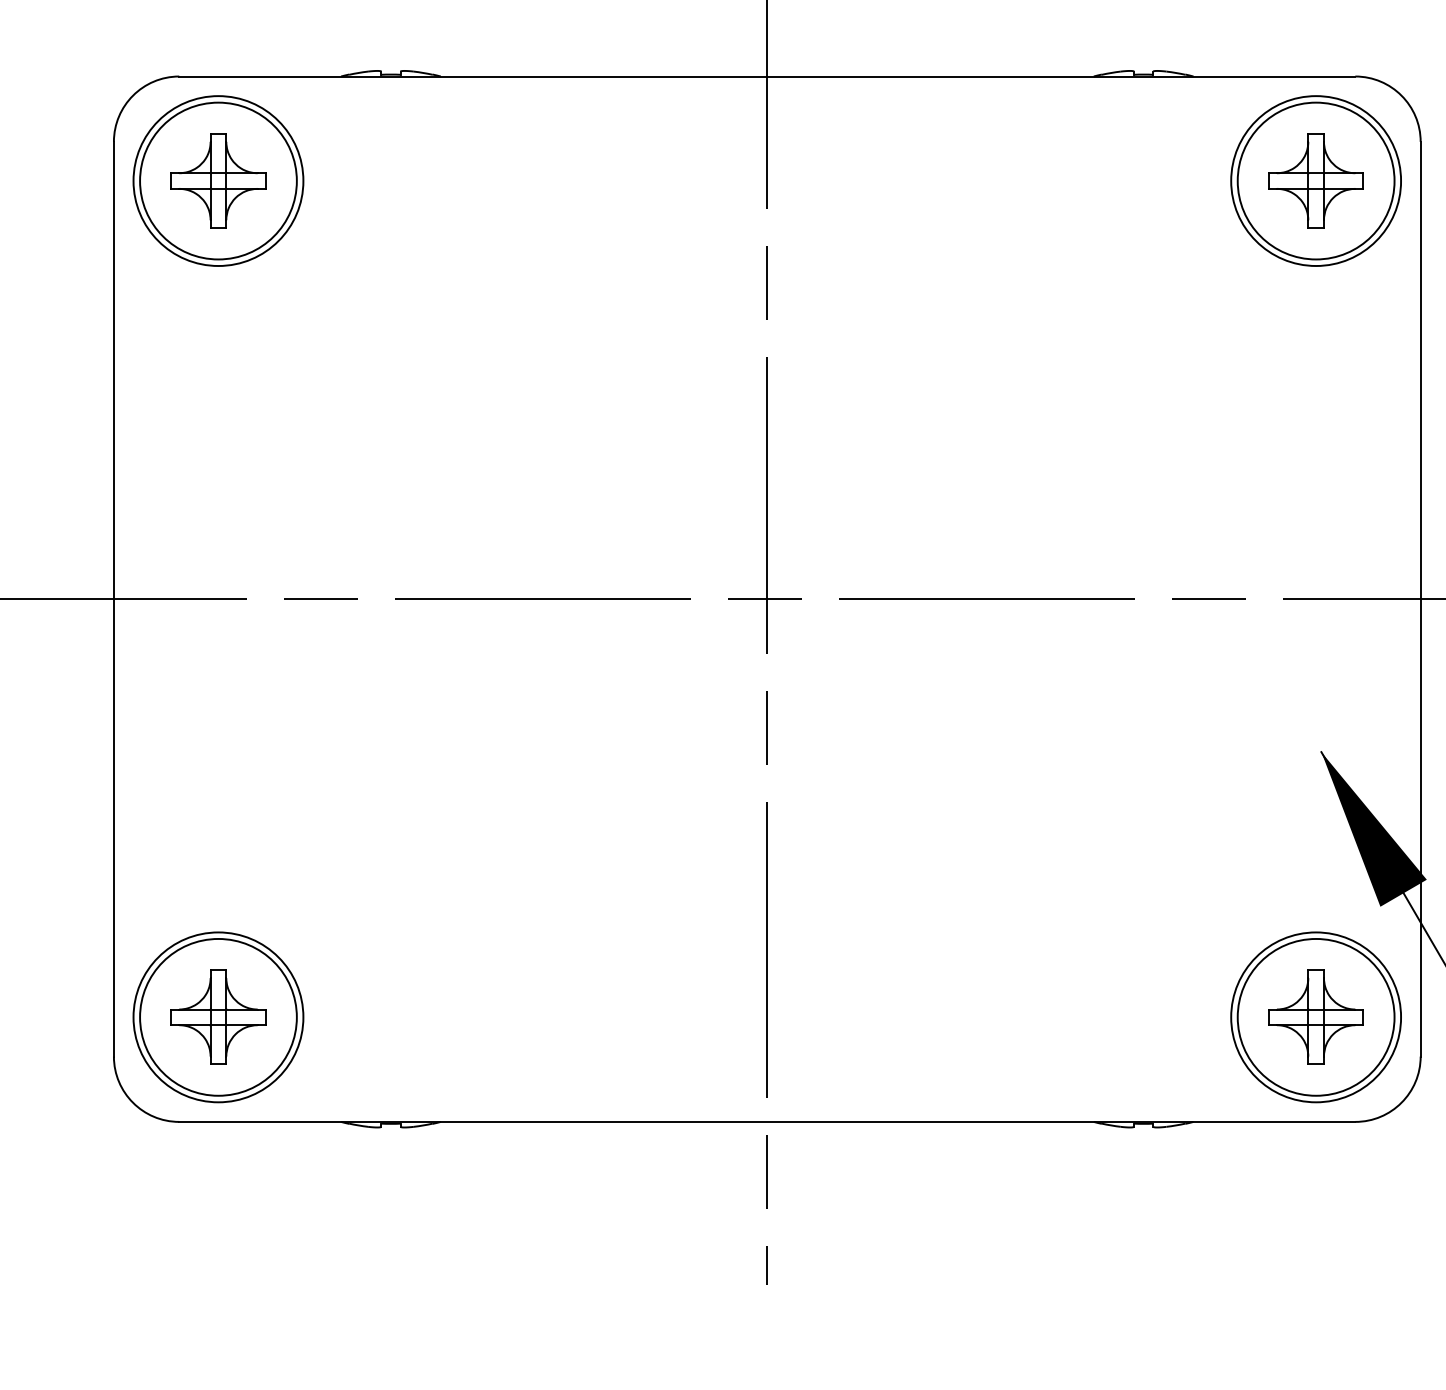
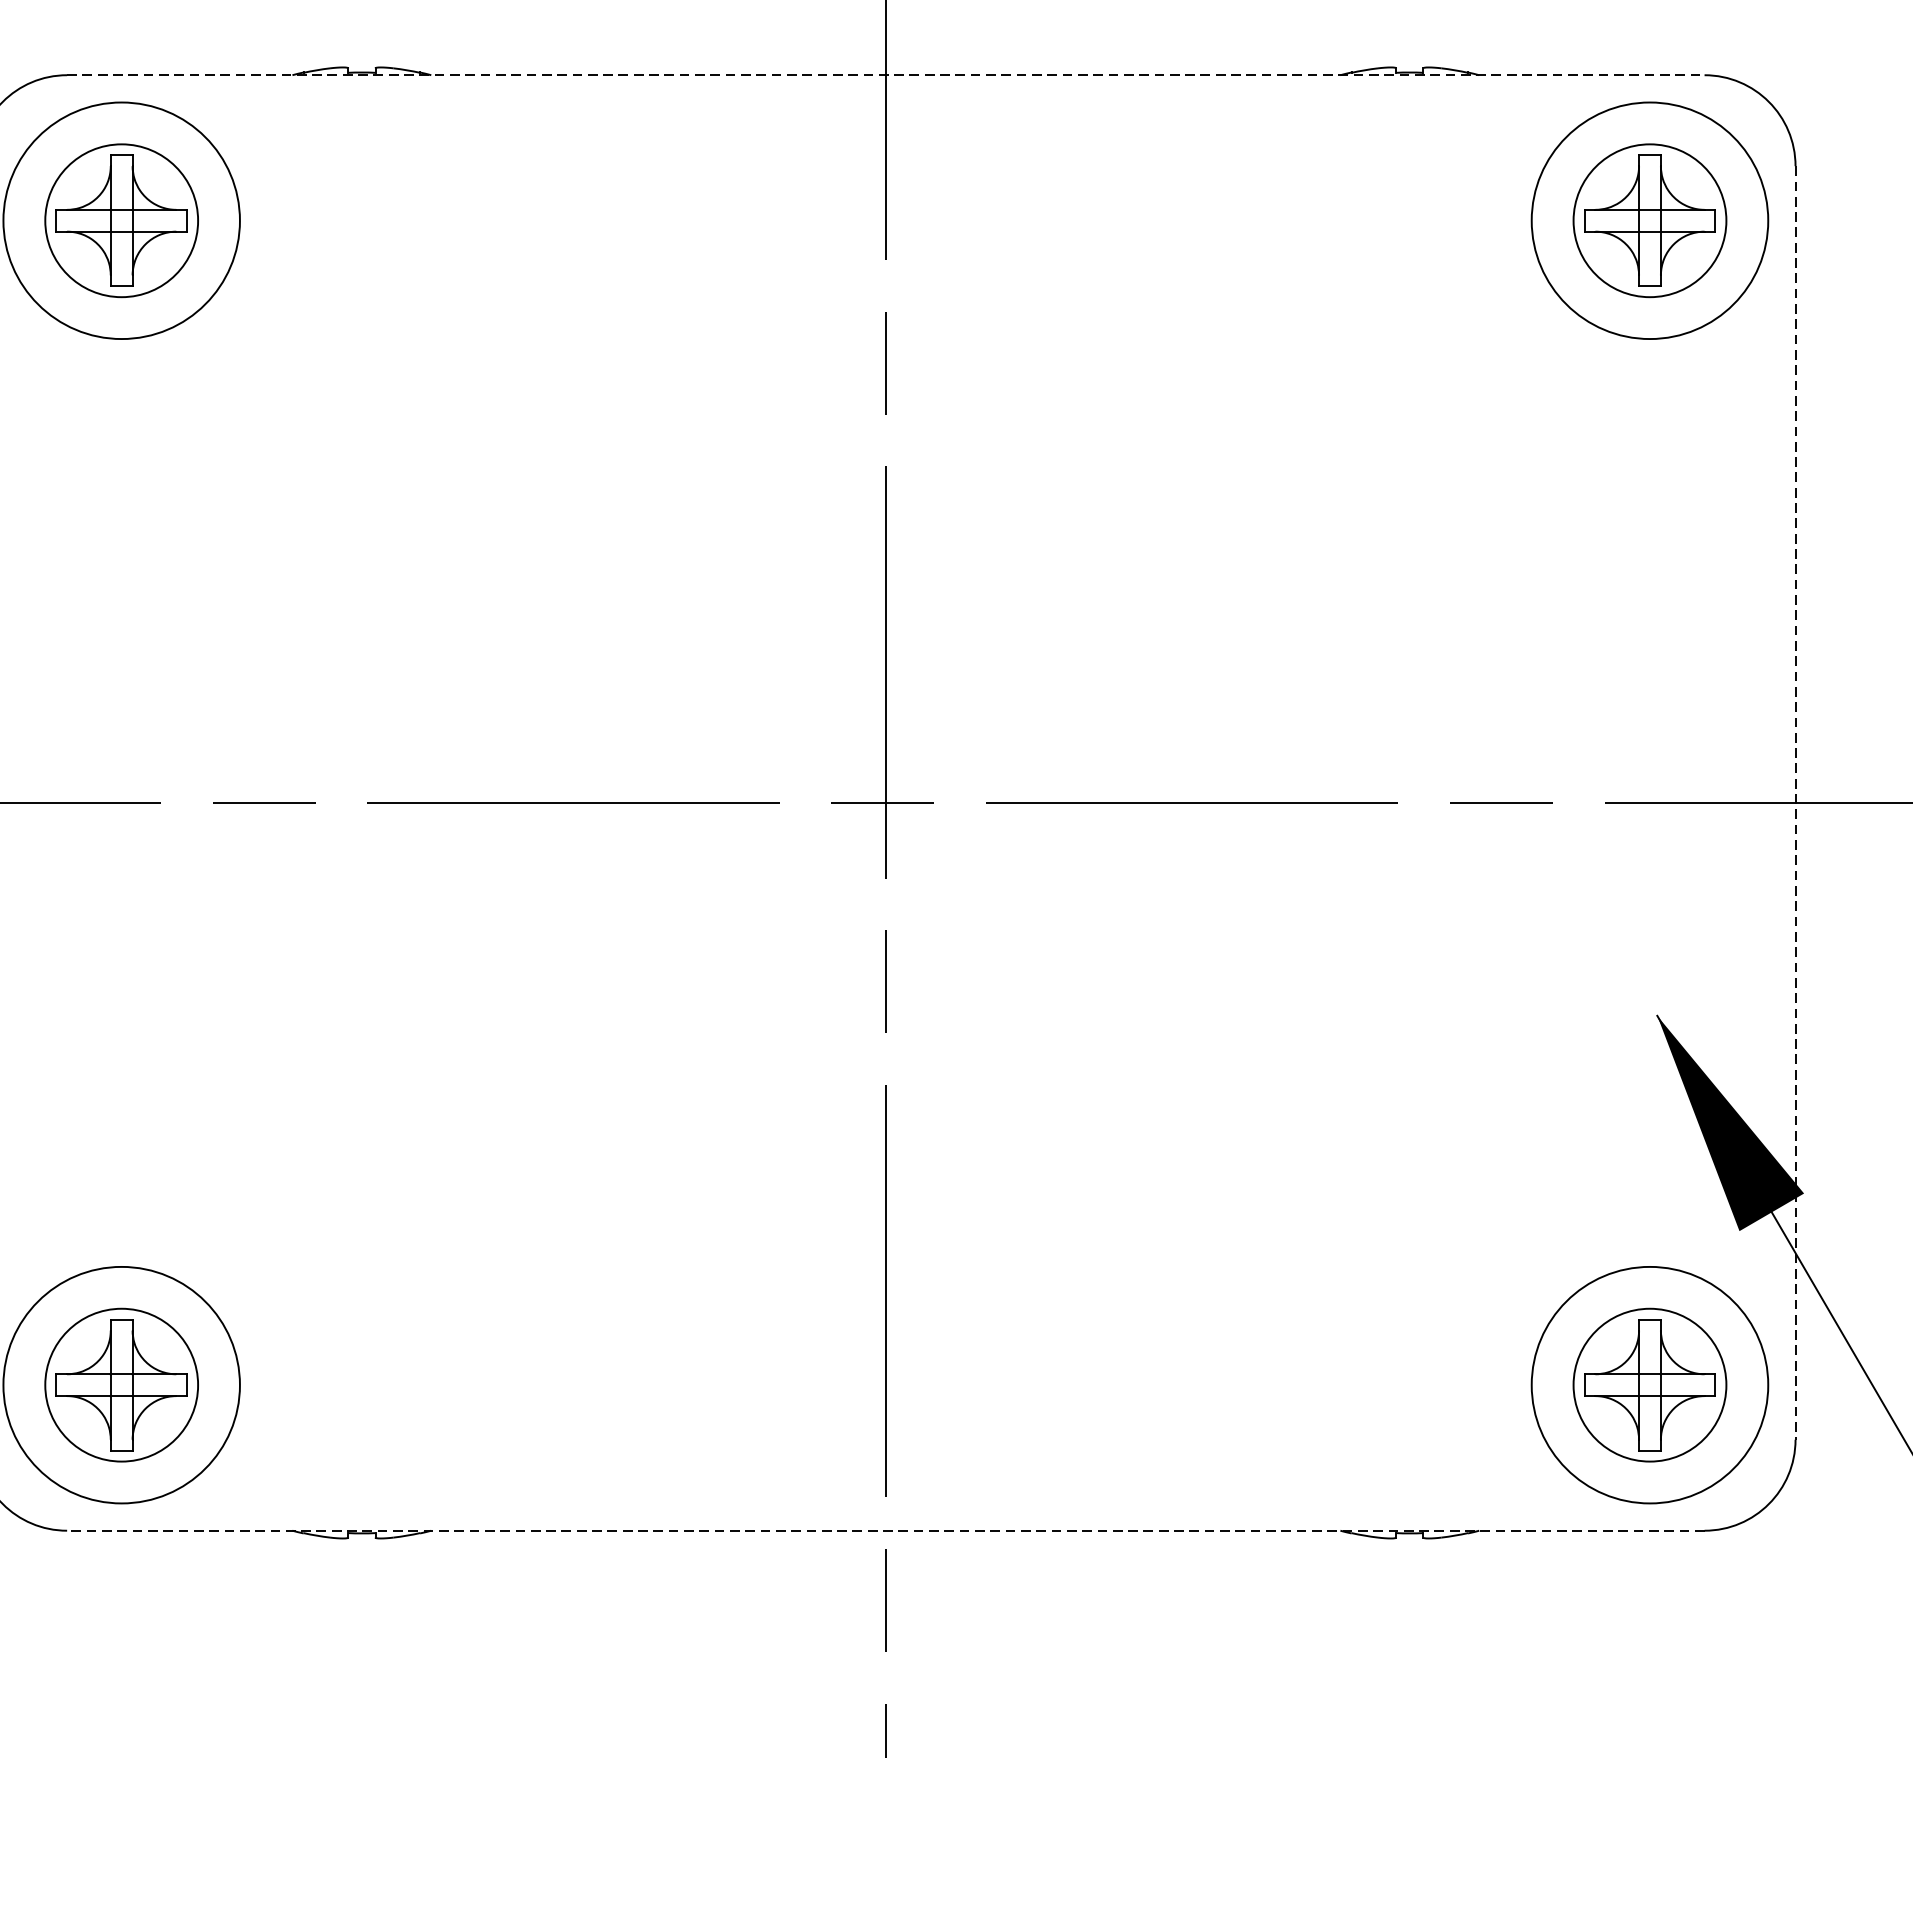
line: (767, 76) -> (886, 75), solid -> dashed
circle: (218, 180) -> (121, 219), size x0.7
circle: (1315, 180) -> (1649, 219), size x0.7
line: (1420, 599) -> (1795, 803), solid -> dashed
circle: (218, 1016) -> (121, 1383), size x0.7
circle: (1315, 1016) -> (1649, 1383), size x0.7
line: (766, 1121) -> (884, 1530), solid -> dashed

